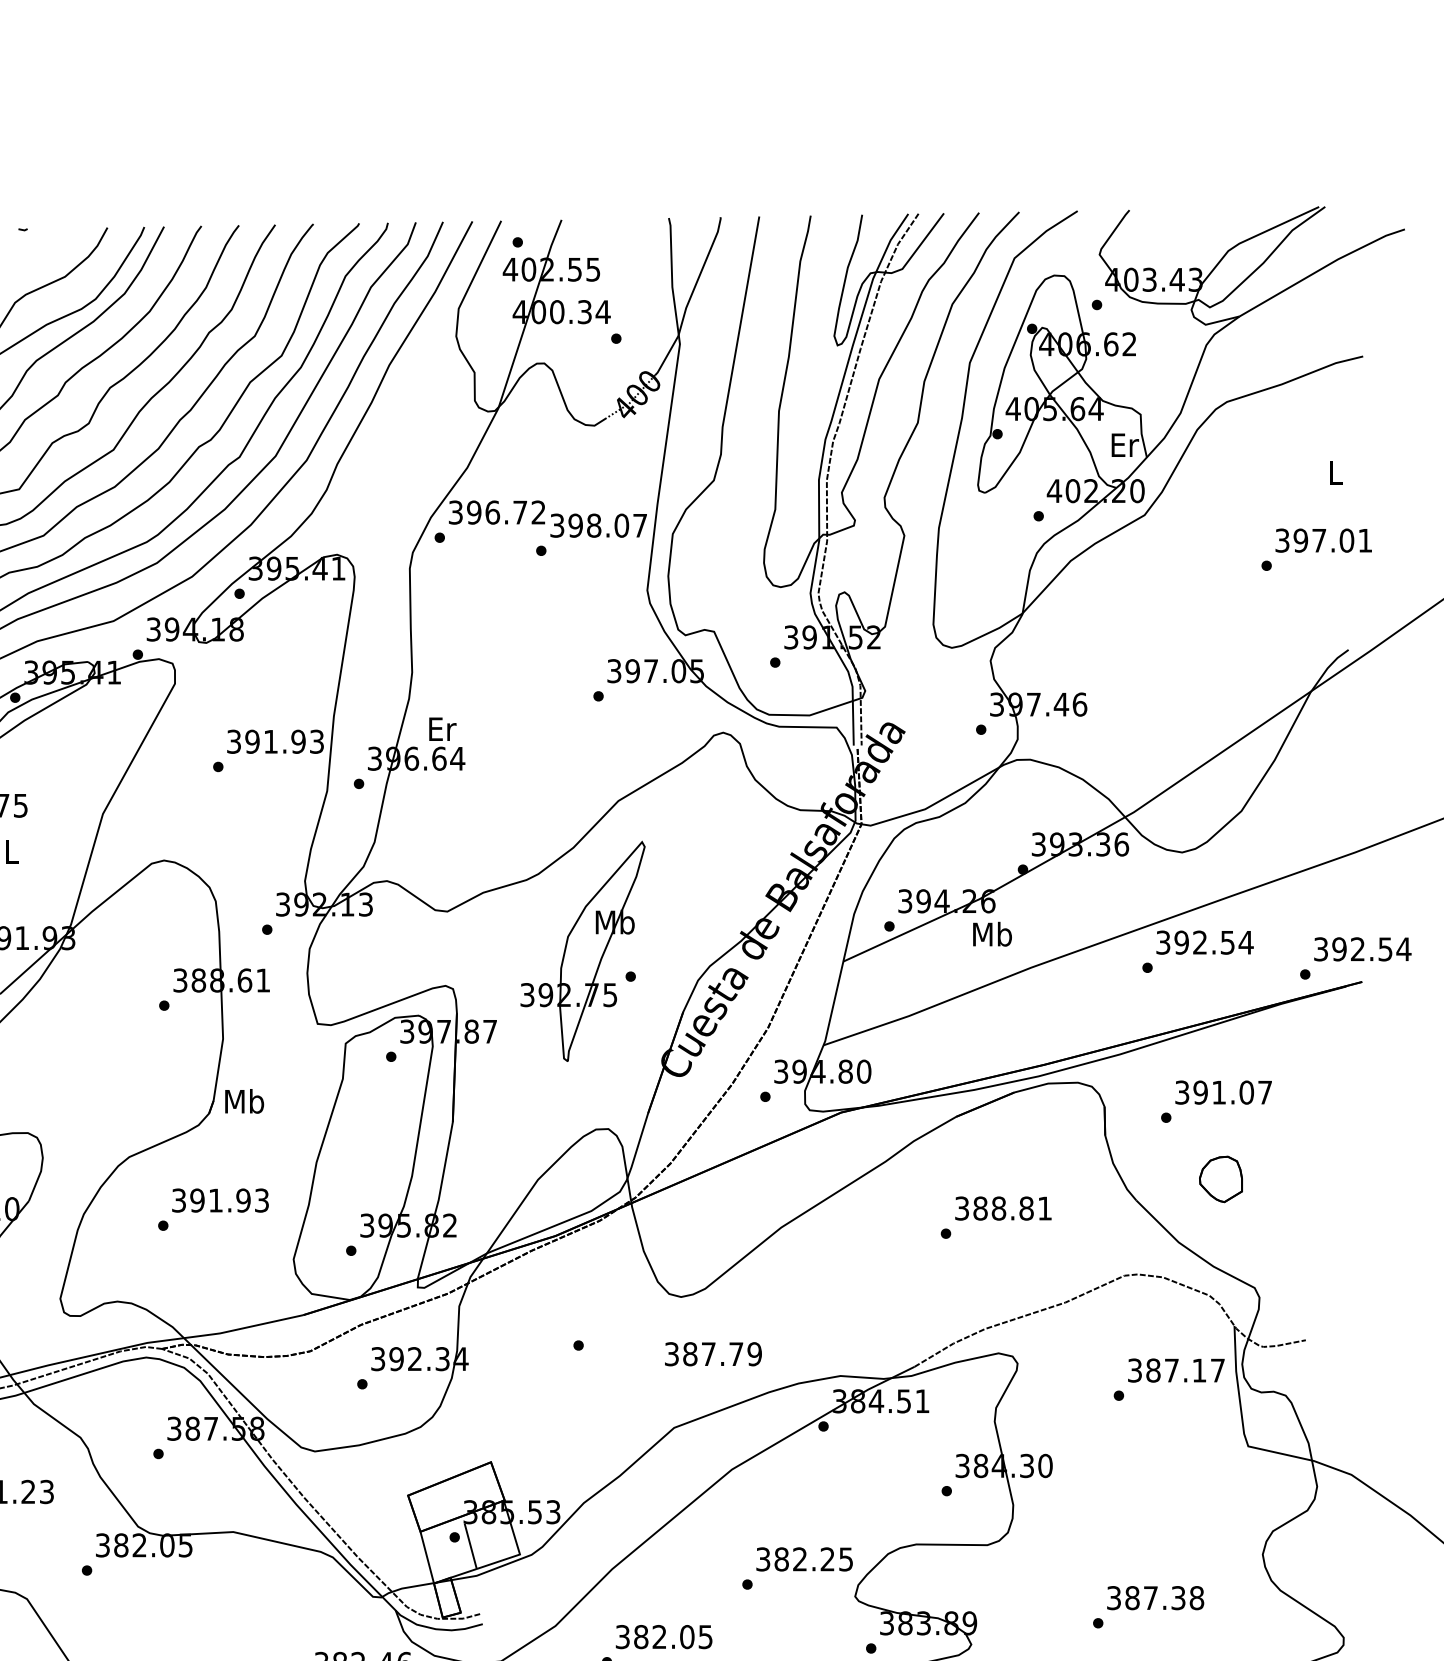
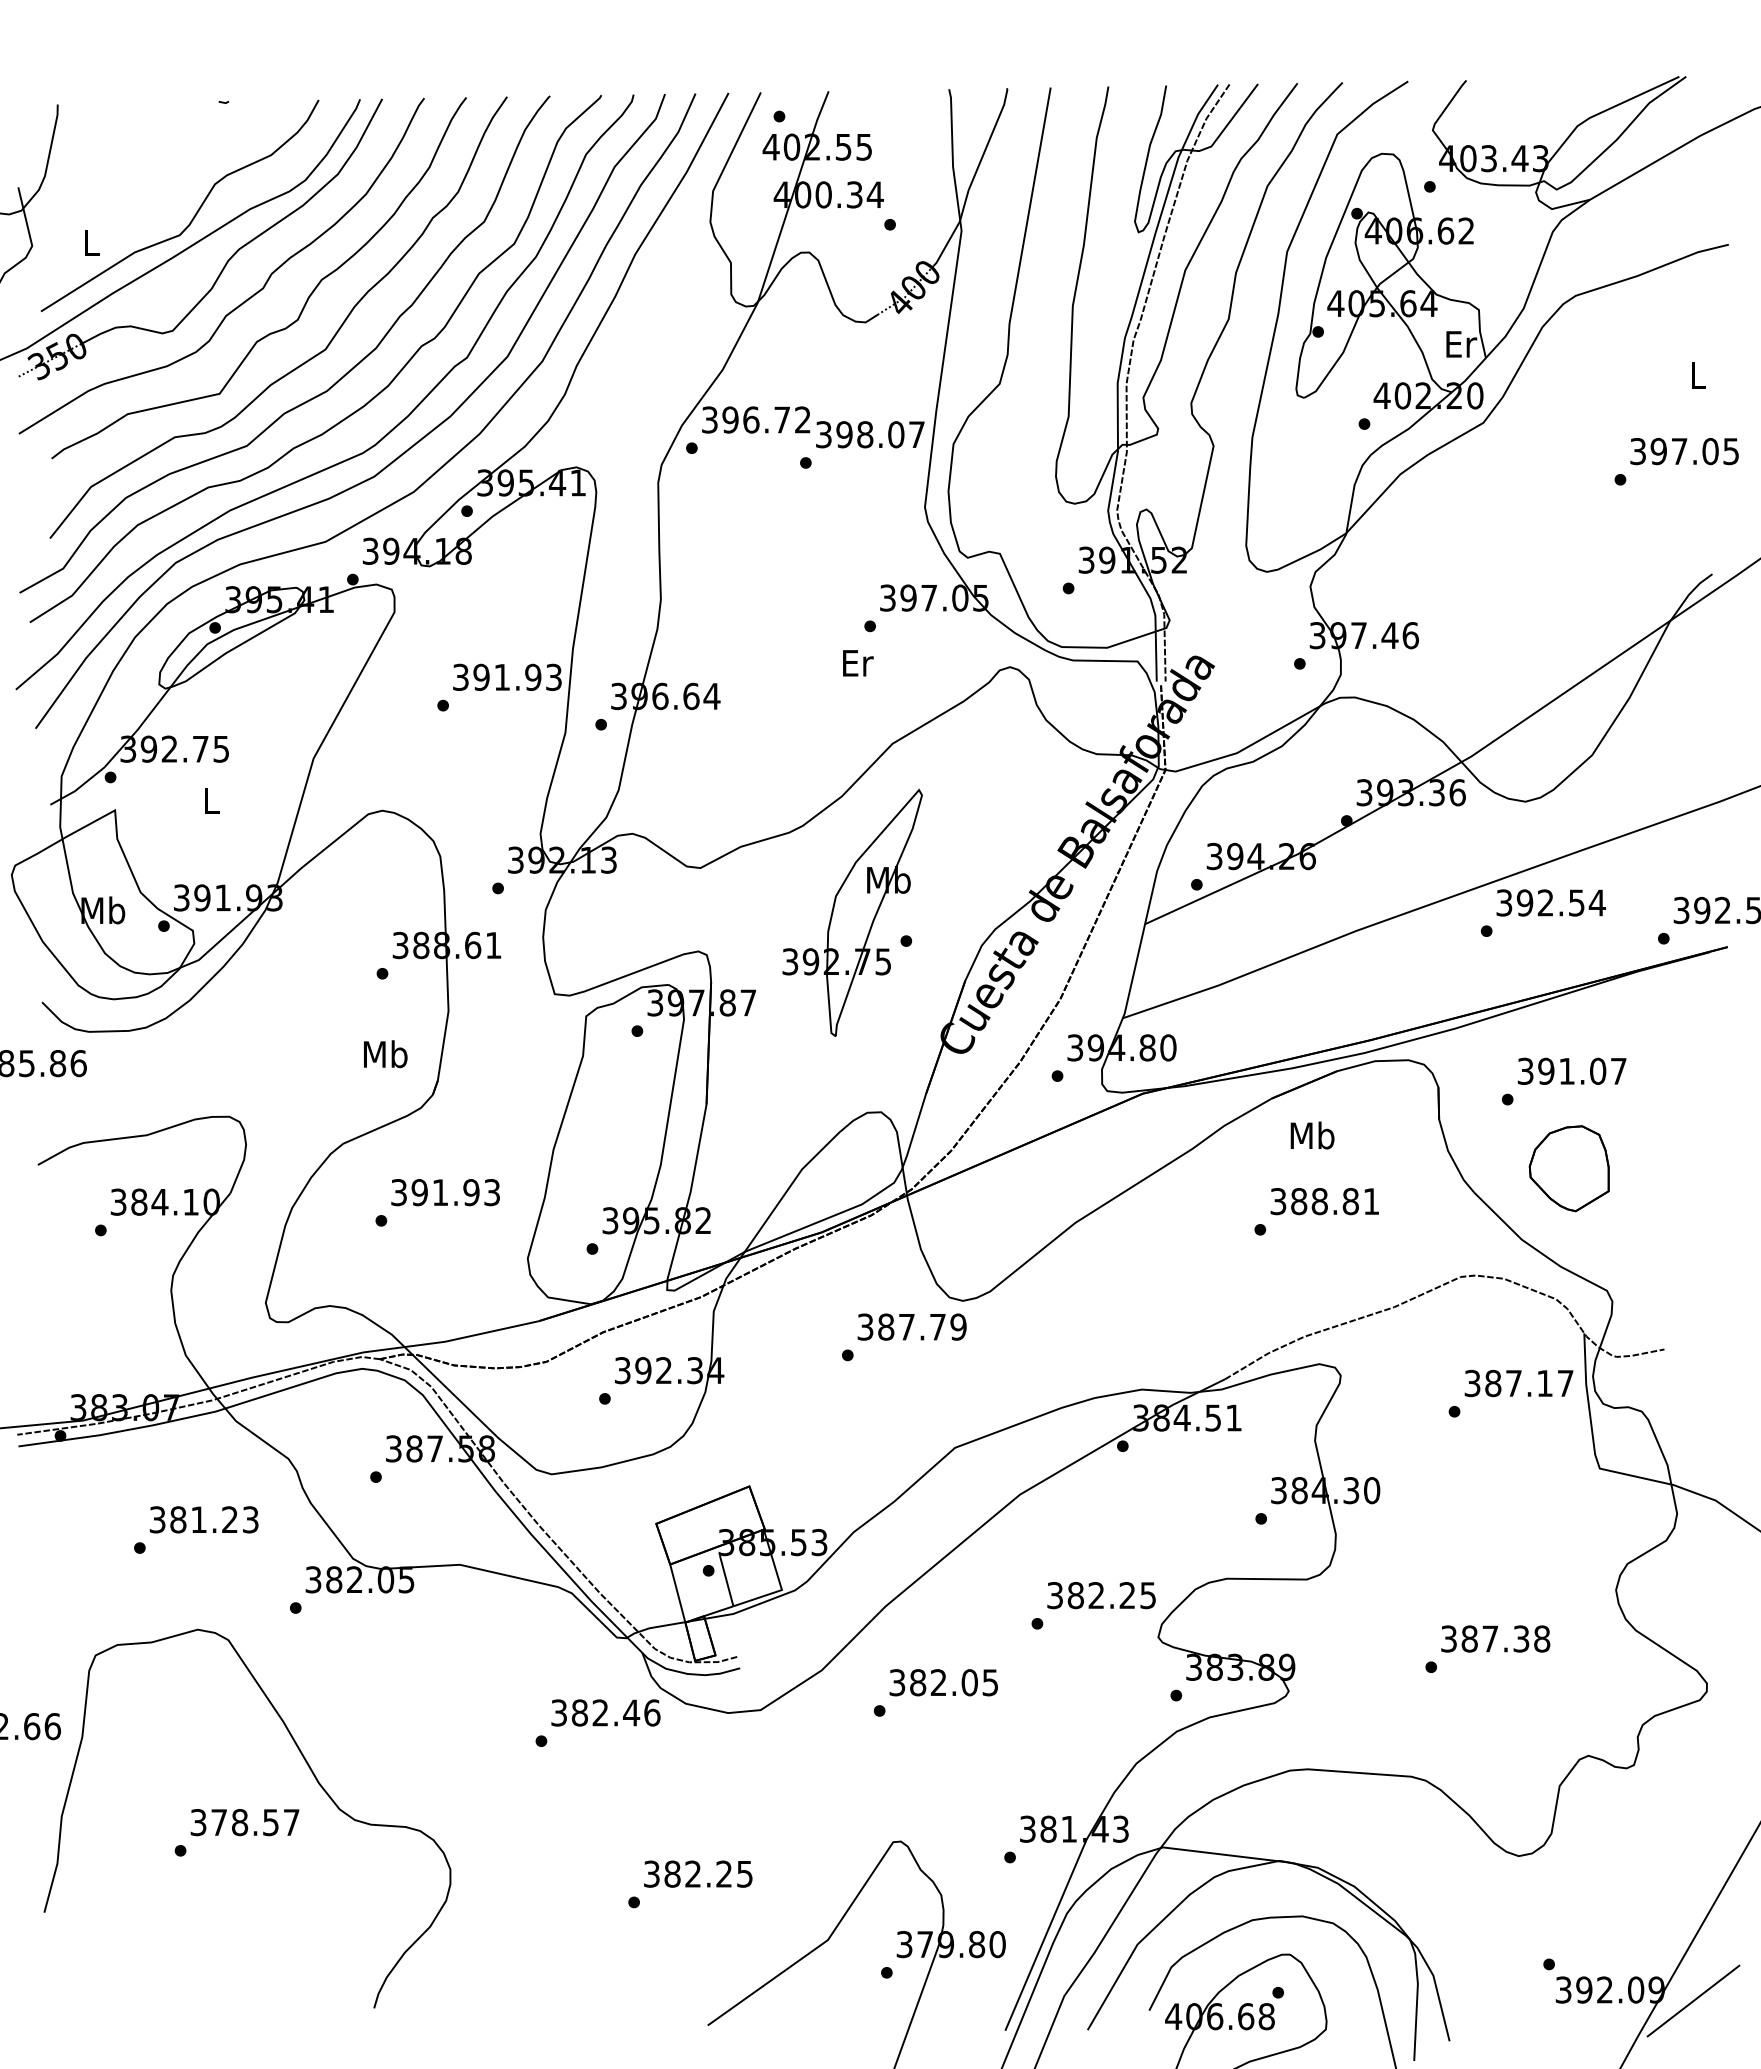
text: (1364, 540) -> (1730, 451), 397.01 -> 397.05
text: (443, 729) -> (858, 663), moved
text: (992, 934) -> (1312, 1135), moved
text: (244, 1101) -> (385, 1054), moved
part: (1220, 1179) -> (1568, 1168), size x1.67
text: (712, 1353) -> (911, 1326), moved

